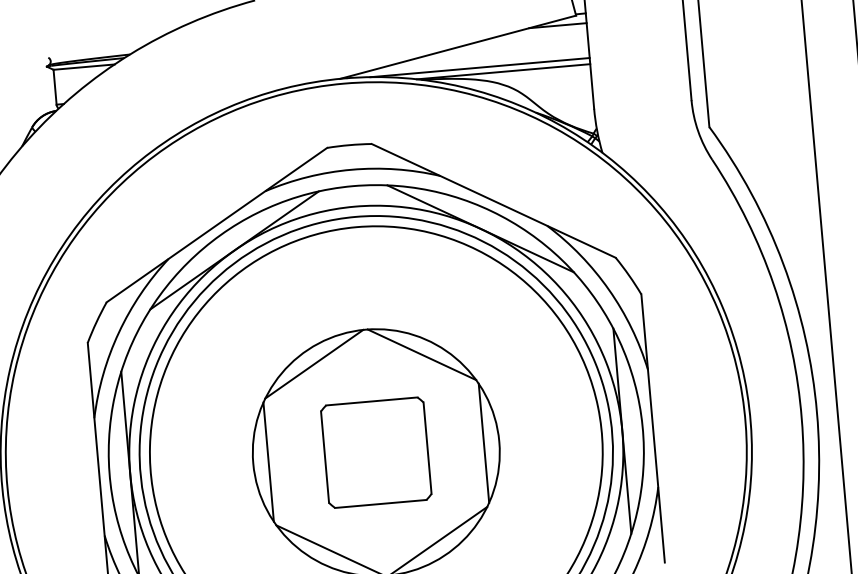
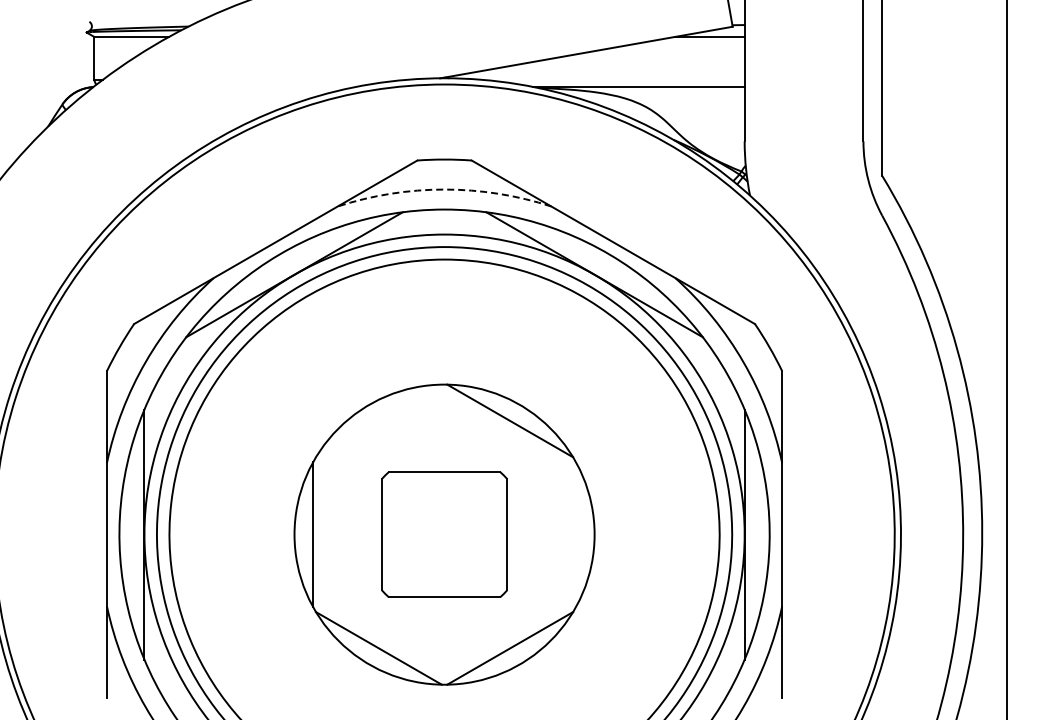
line: (479, 67) -> (610, 79), removed
arc: (351, 169) -> (444, 189), solid -> dashed
line: (313, 363) -> (378, 420), removed
line: (483, 443) -> (575, 534), removed

